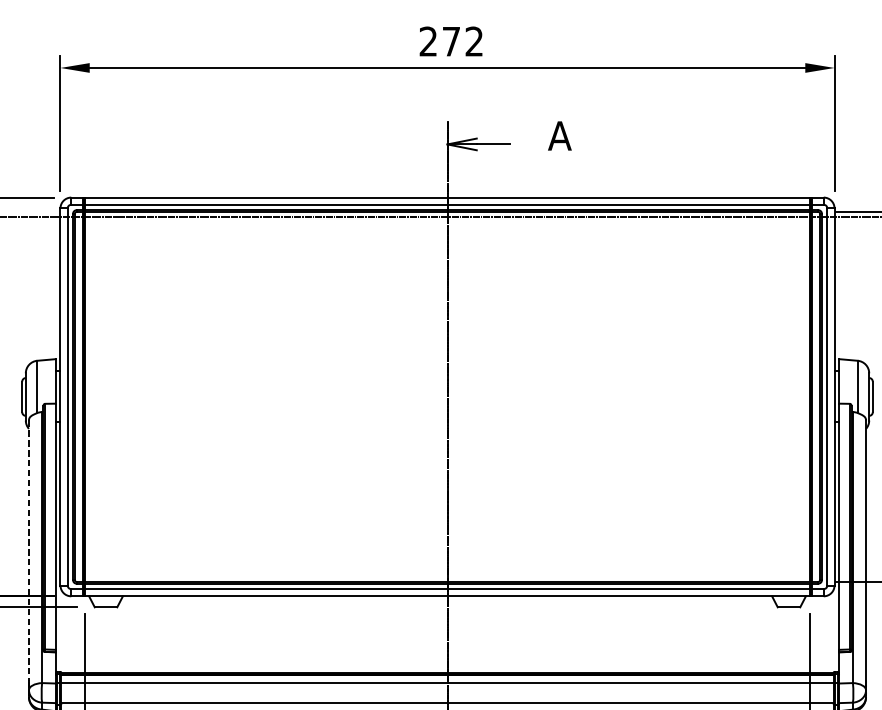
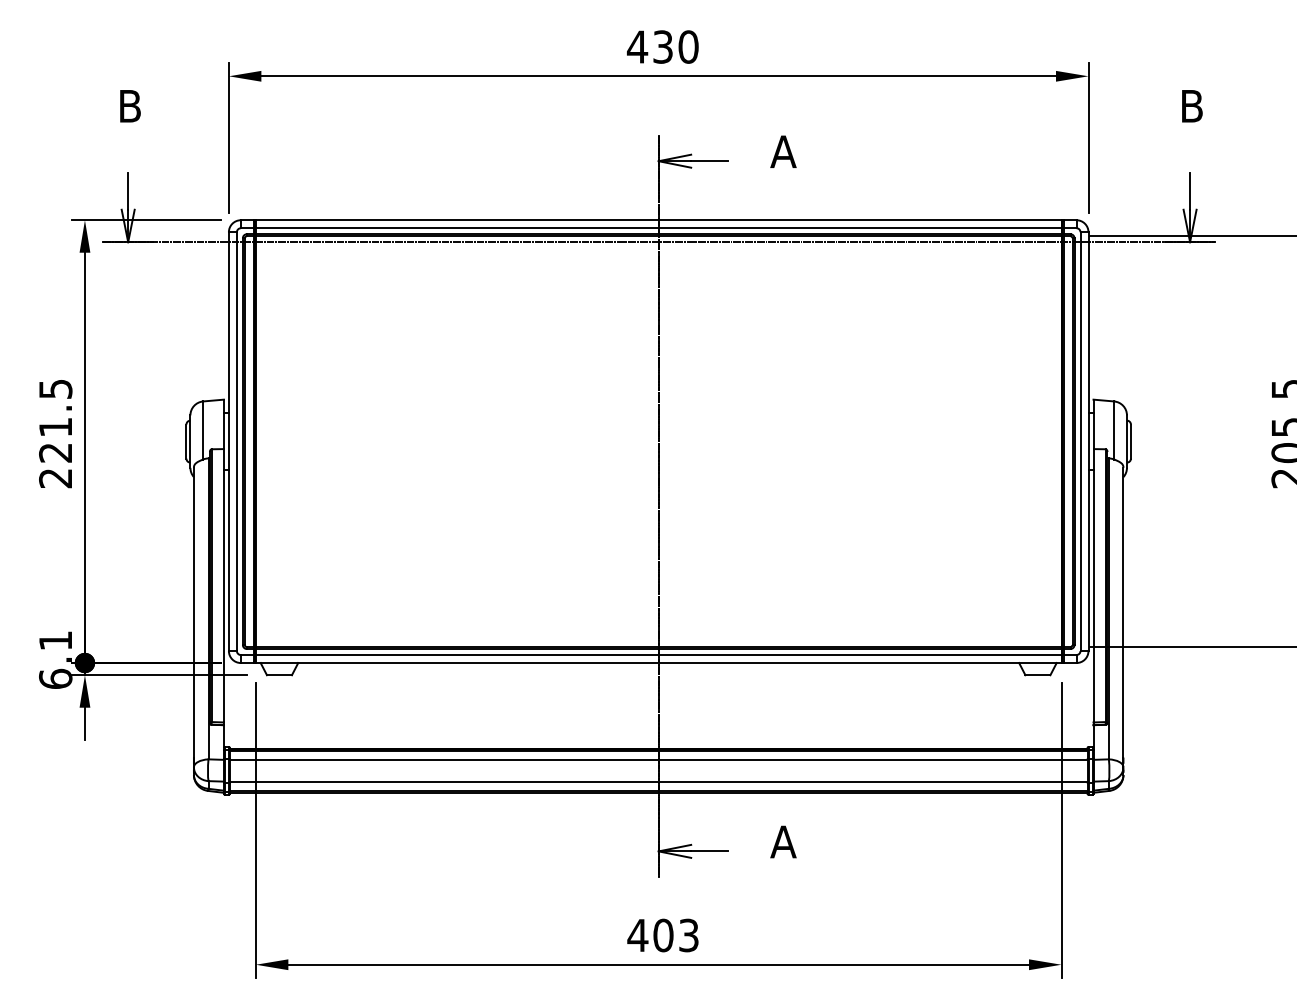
text: (450, 41) -> (662, 46), 272 -> 430
line: (28, 550) -> (193, 612), dashed -> solid

